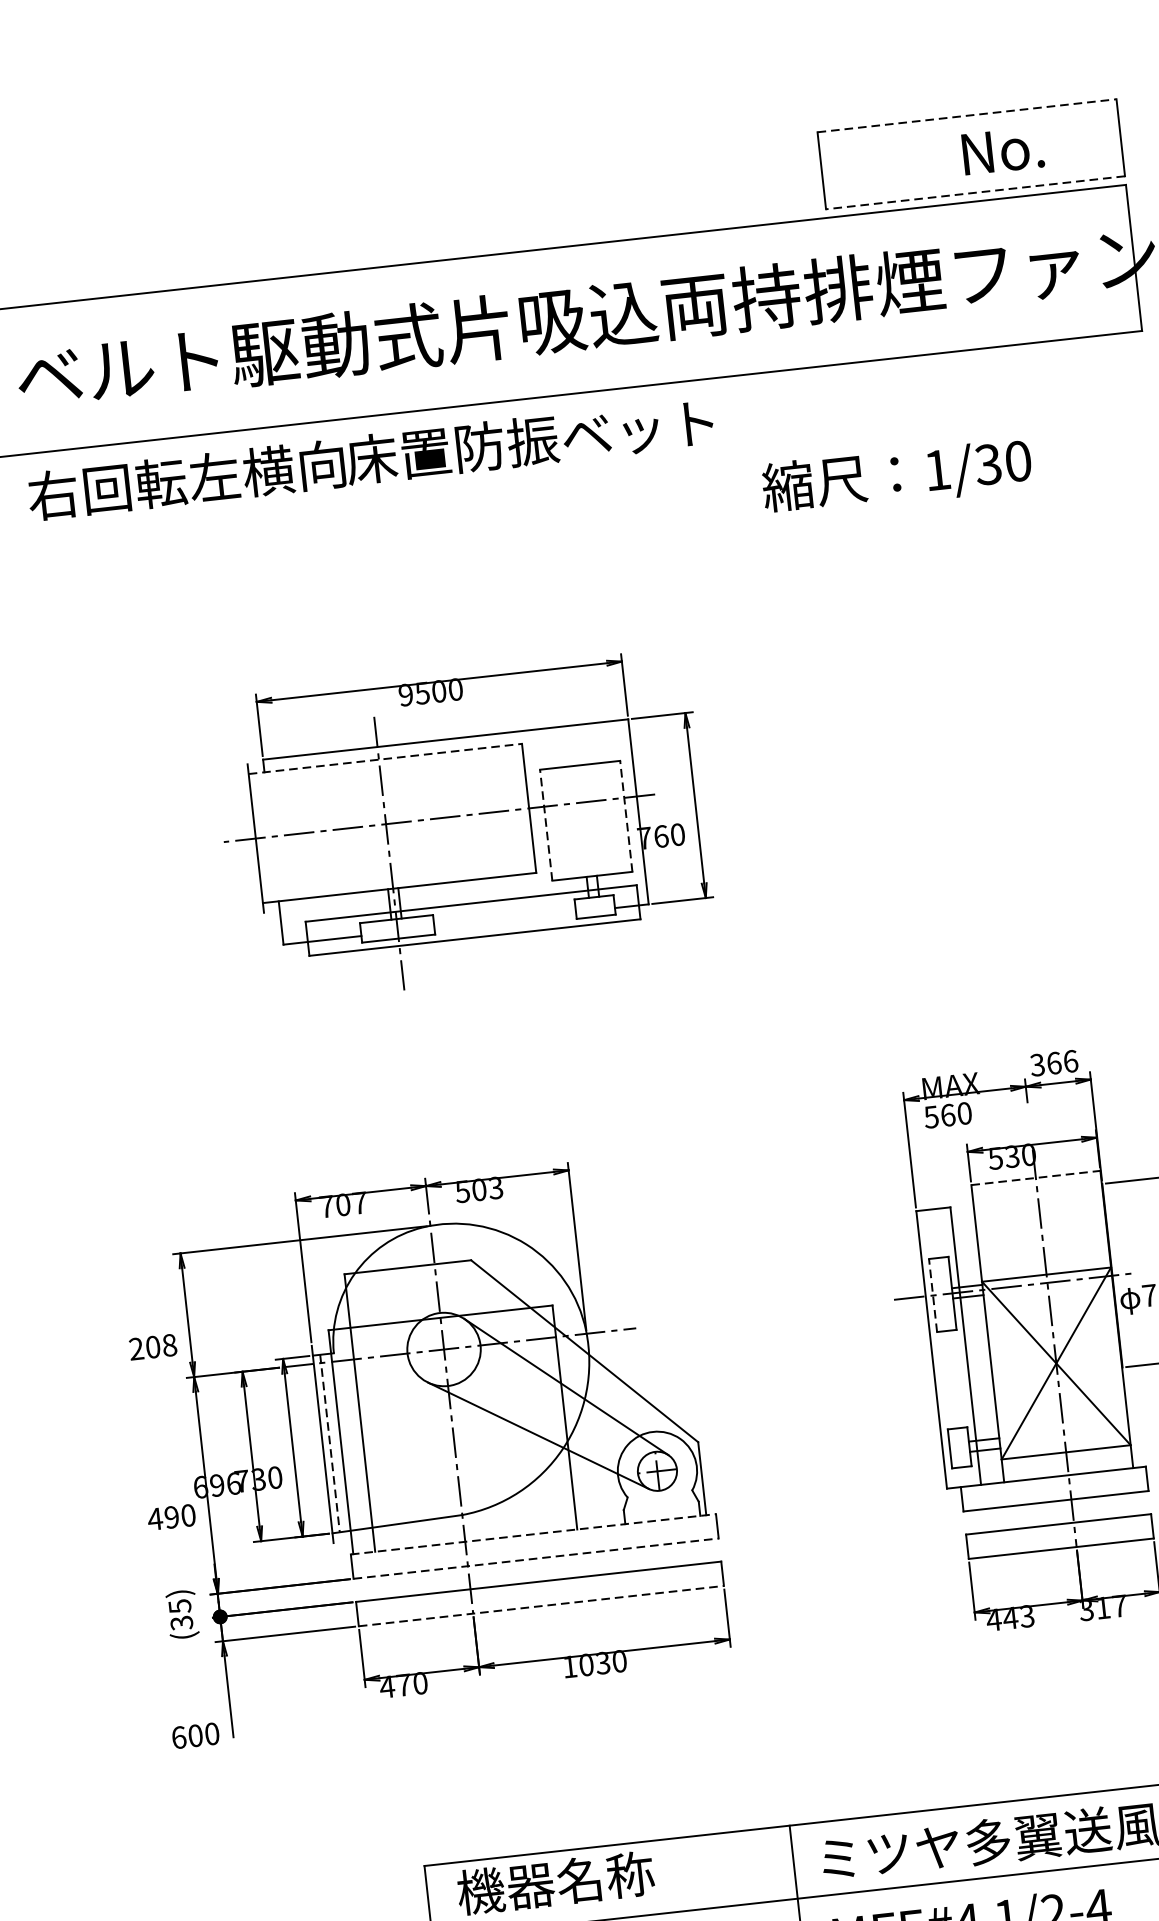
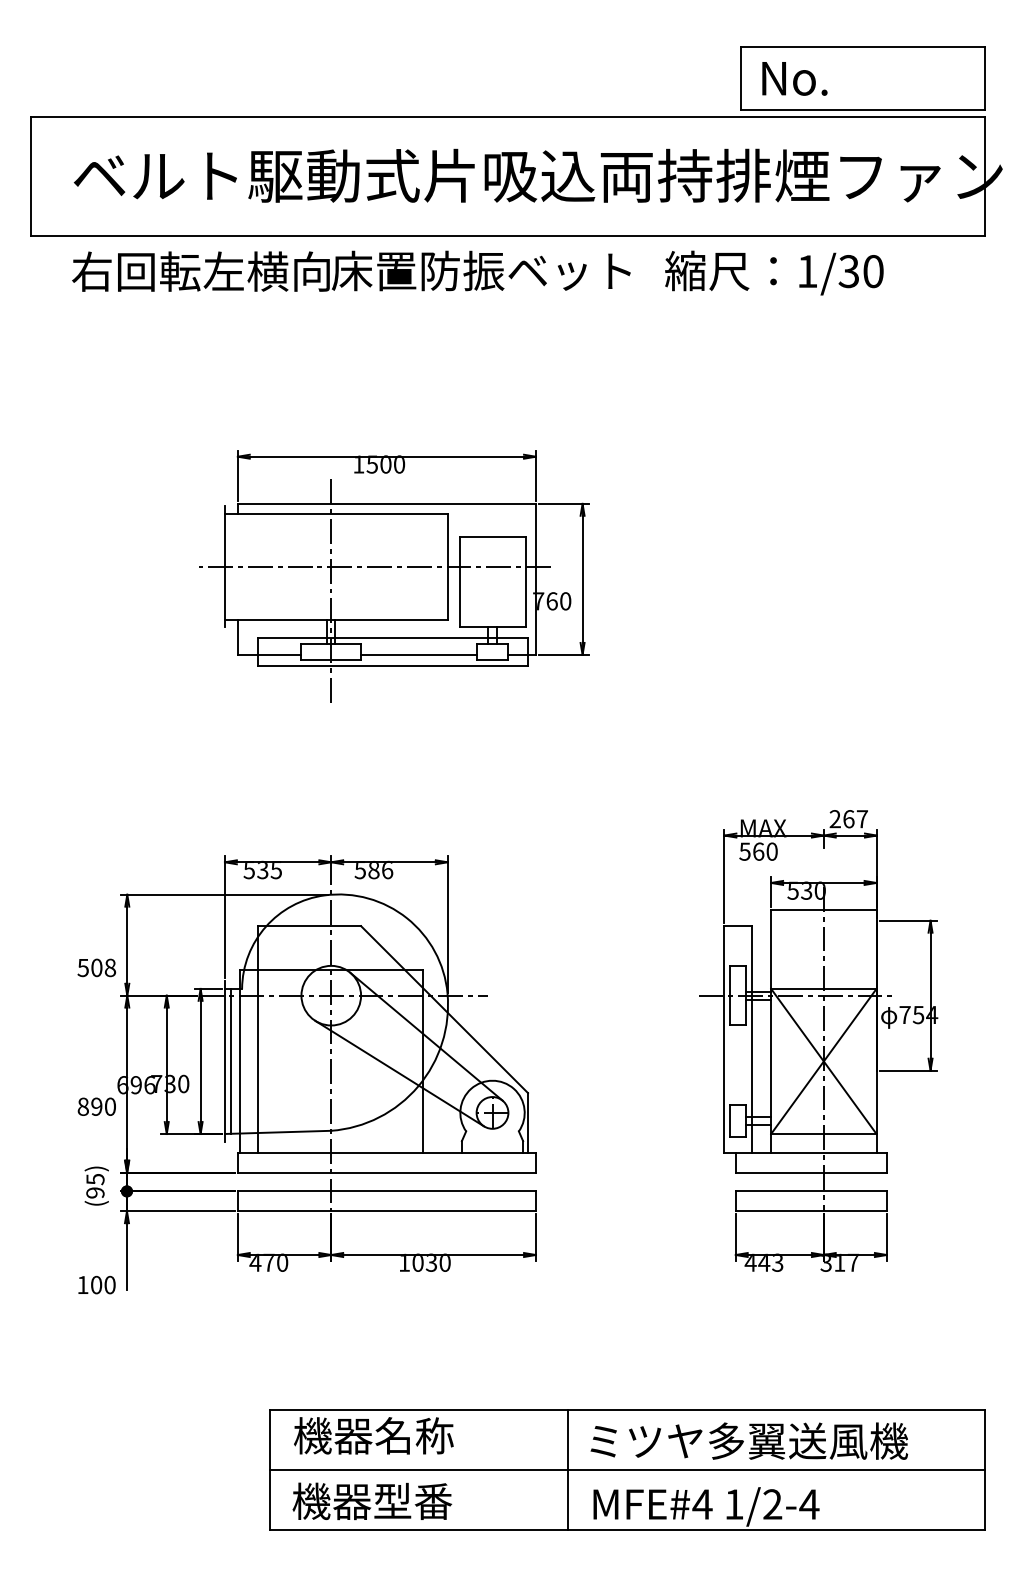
line: (967, 115) -> (863, 47), dashed -> solid
text: (1002, 150) -> (794, 78), moved
line: (975, 193) -> (862, 110), dashed -> solid
text: (897, 475) -> (774, 272), moved
text: (405, 695) -> (358, 464), 9500 -> 1500
line: (385, 759) -> (336, 514), dashed -> solid
line: (625, 815) -> (525, 581), dashed -> solid
line: (546, 824) -> (460, 581), dashed -> solid
line: (504, 919) -> (418, 654), added
text: (1053, 1063) -> (848, 819), 366 -> 267
line: (1035, 1178) -> (823, 910), dashed -> solid
text: (487, 1188) -> (380, 869), 503 -> 586
text: (343, 1206) -> (262, 871), 707 -> 535
line: (933, 1295) -> (730, 995), dashed -> solid
text: (135, 1348) -> (82, 967), 208 -> 508
line: (329, 1443) -> (230, 1061), dashed -> solid
text: (155, 1518) -> (83, 1106), 490 -> 890
line: (534, 1534) -> (387, 1152), dashed -> solid
line: (536, 1558) -> (387, 1172), dashed -> solid
line: (542, 1606) -> (387, 1211), dashed -> solid
text: (181, 1622) -> (95, 1192), (35) -> (95)
text: (178, 1736) -> (82, 1284), 600 -> 100

